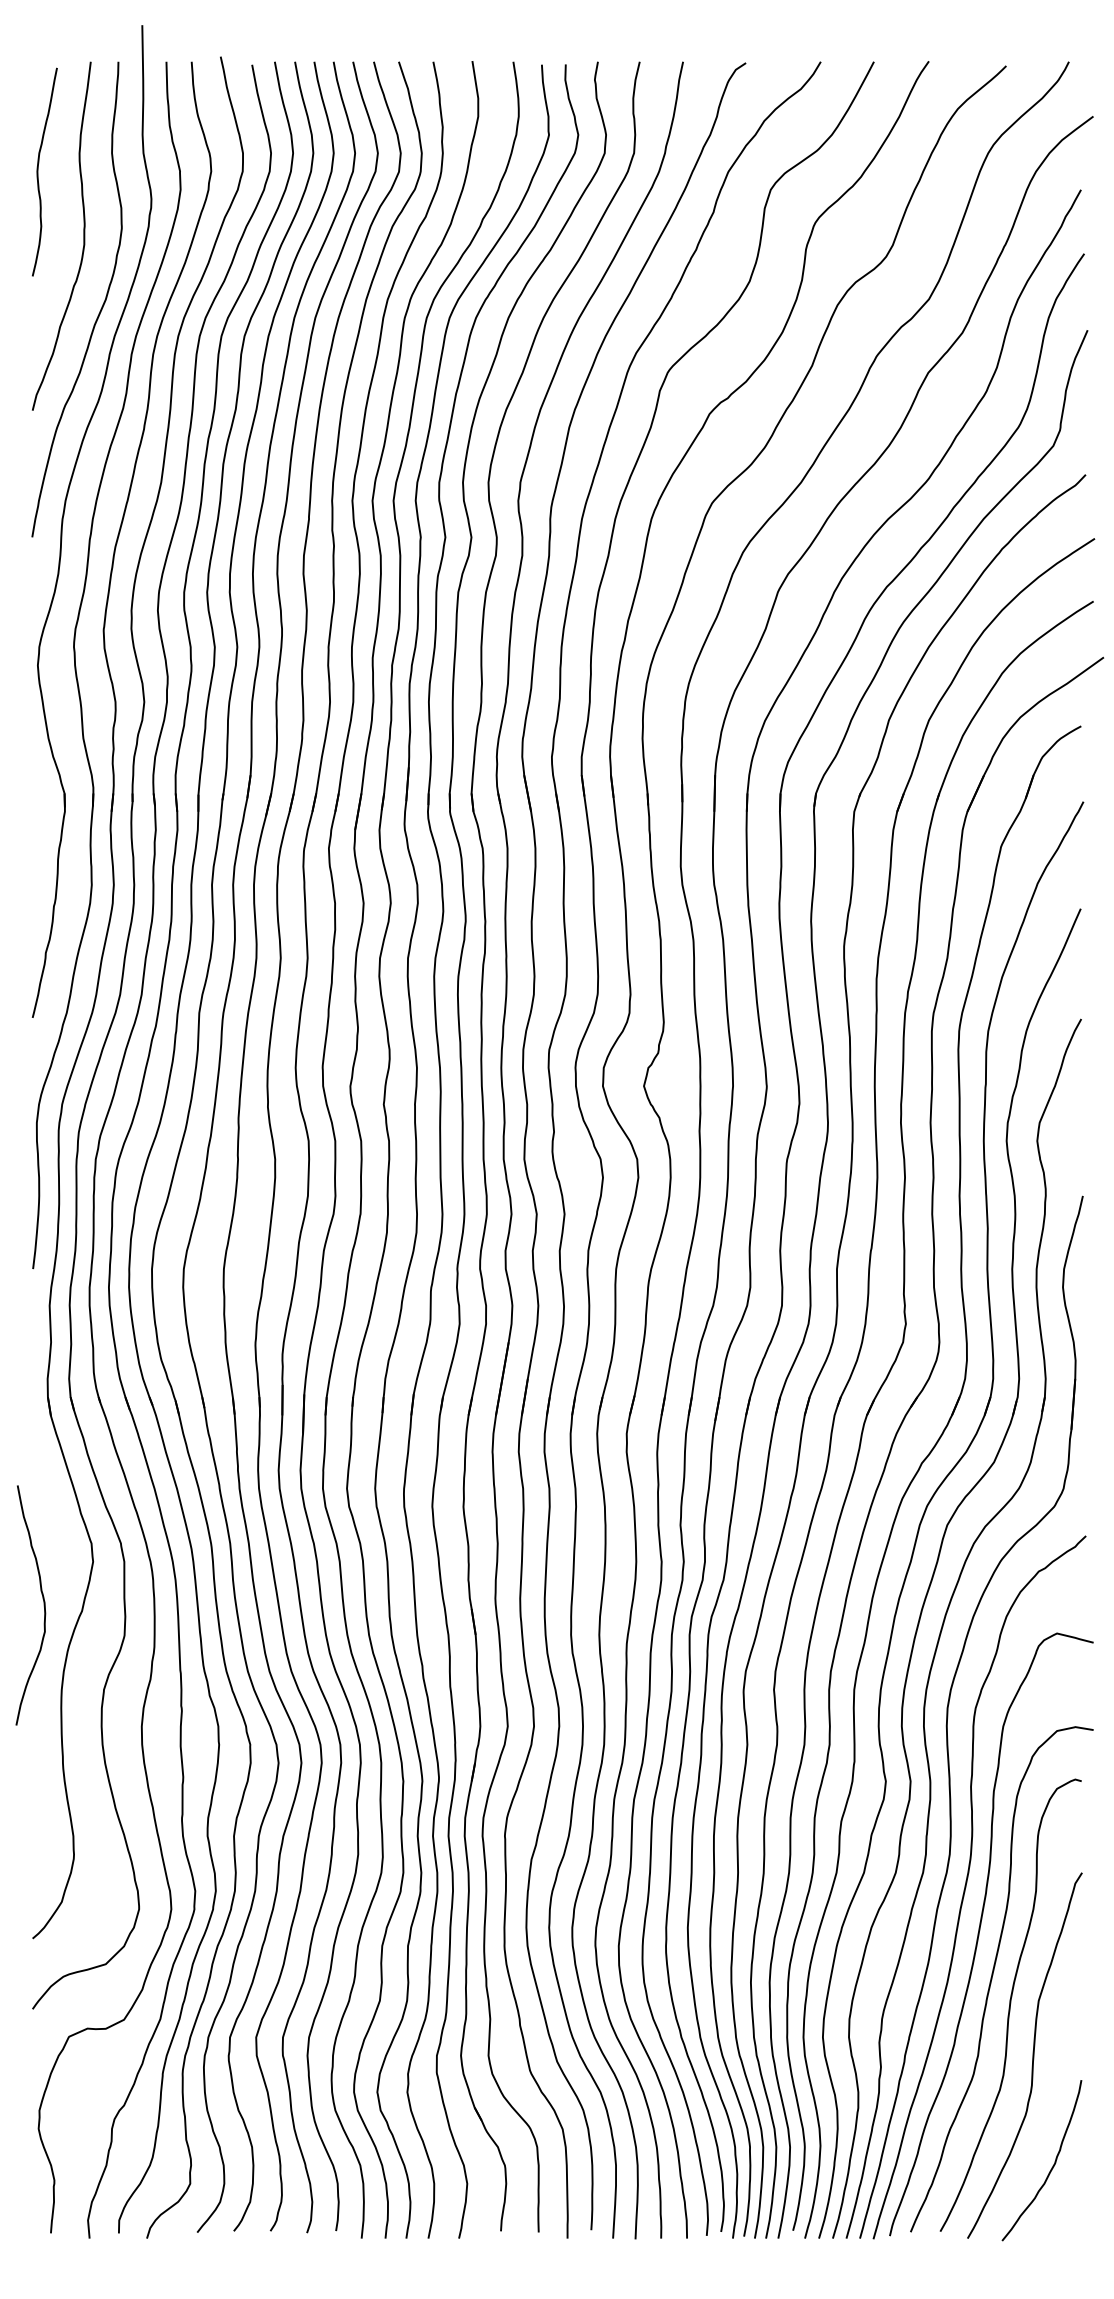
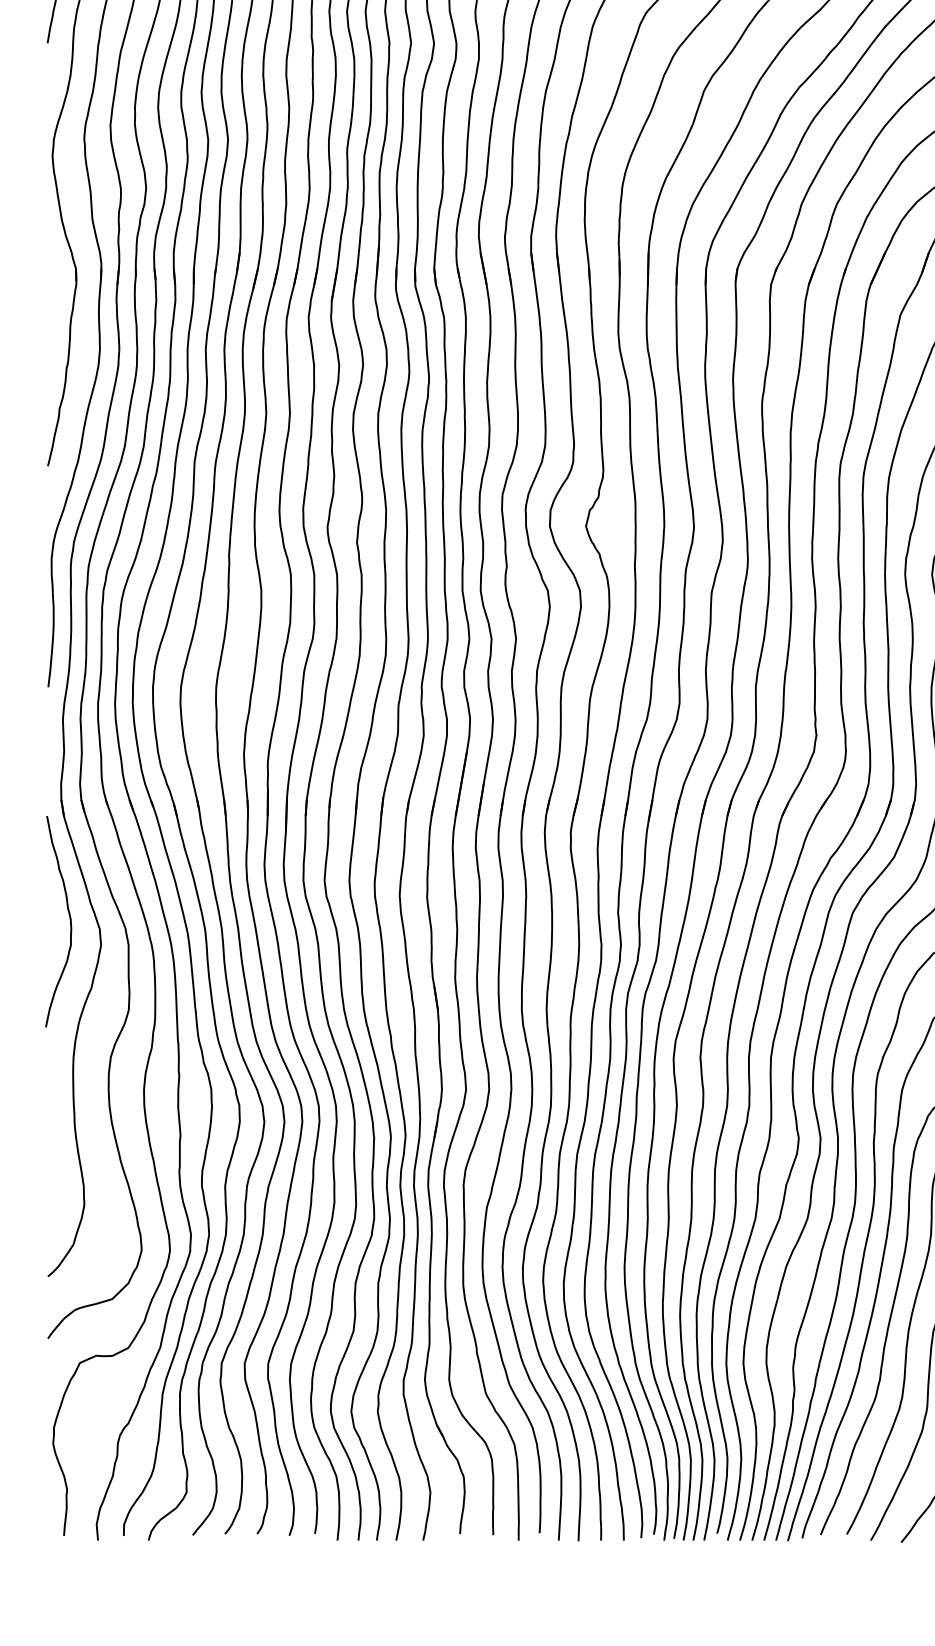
curve: (43, 1605) -> (69, 921), moved

